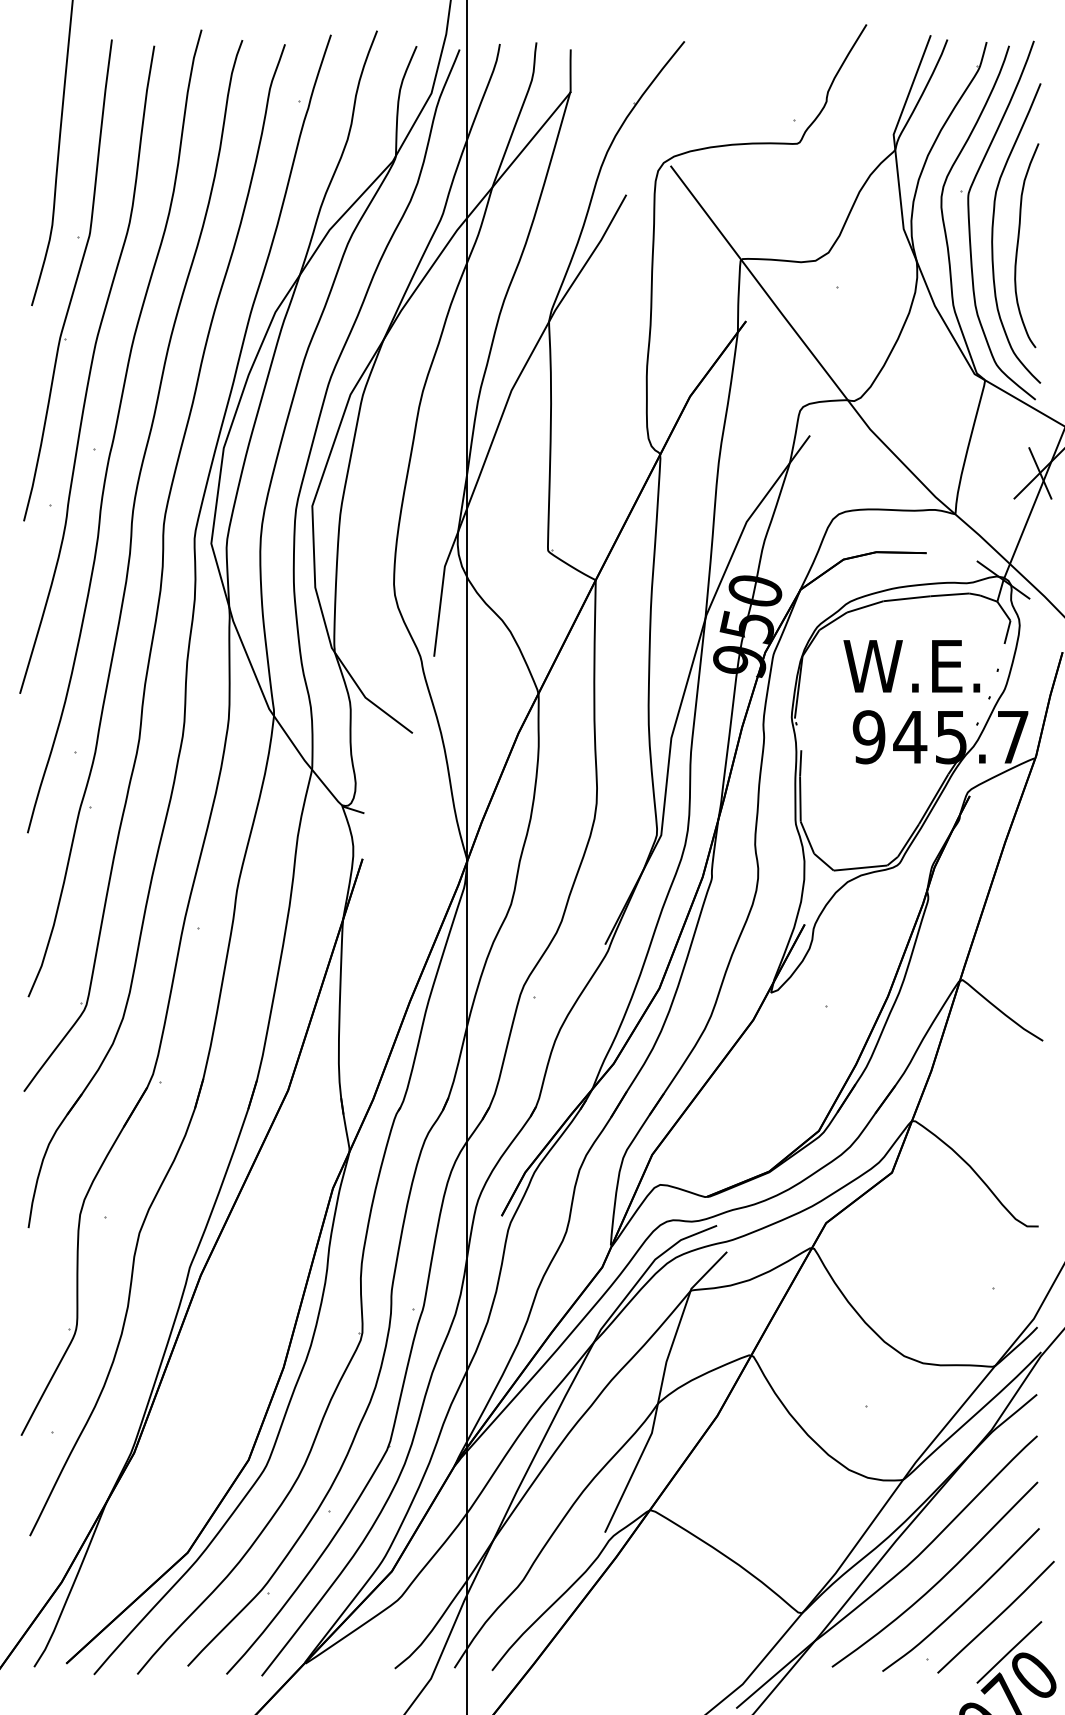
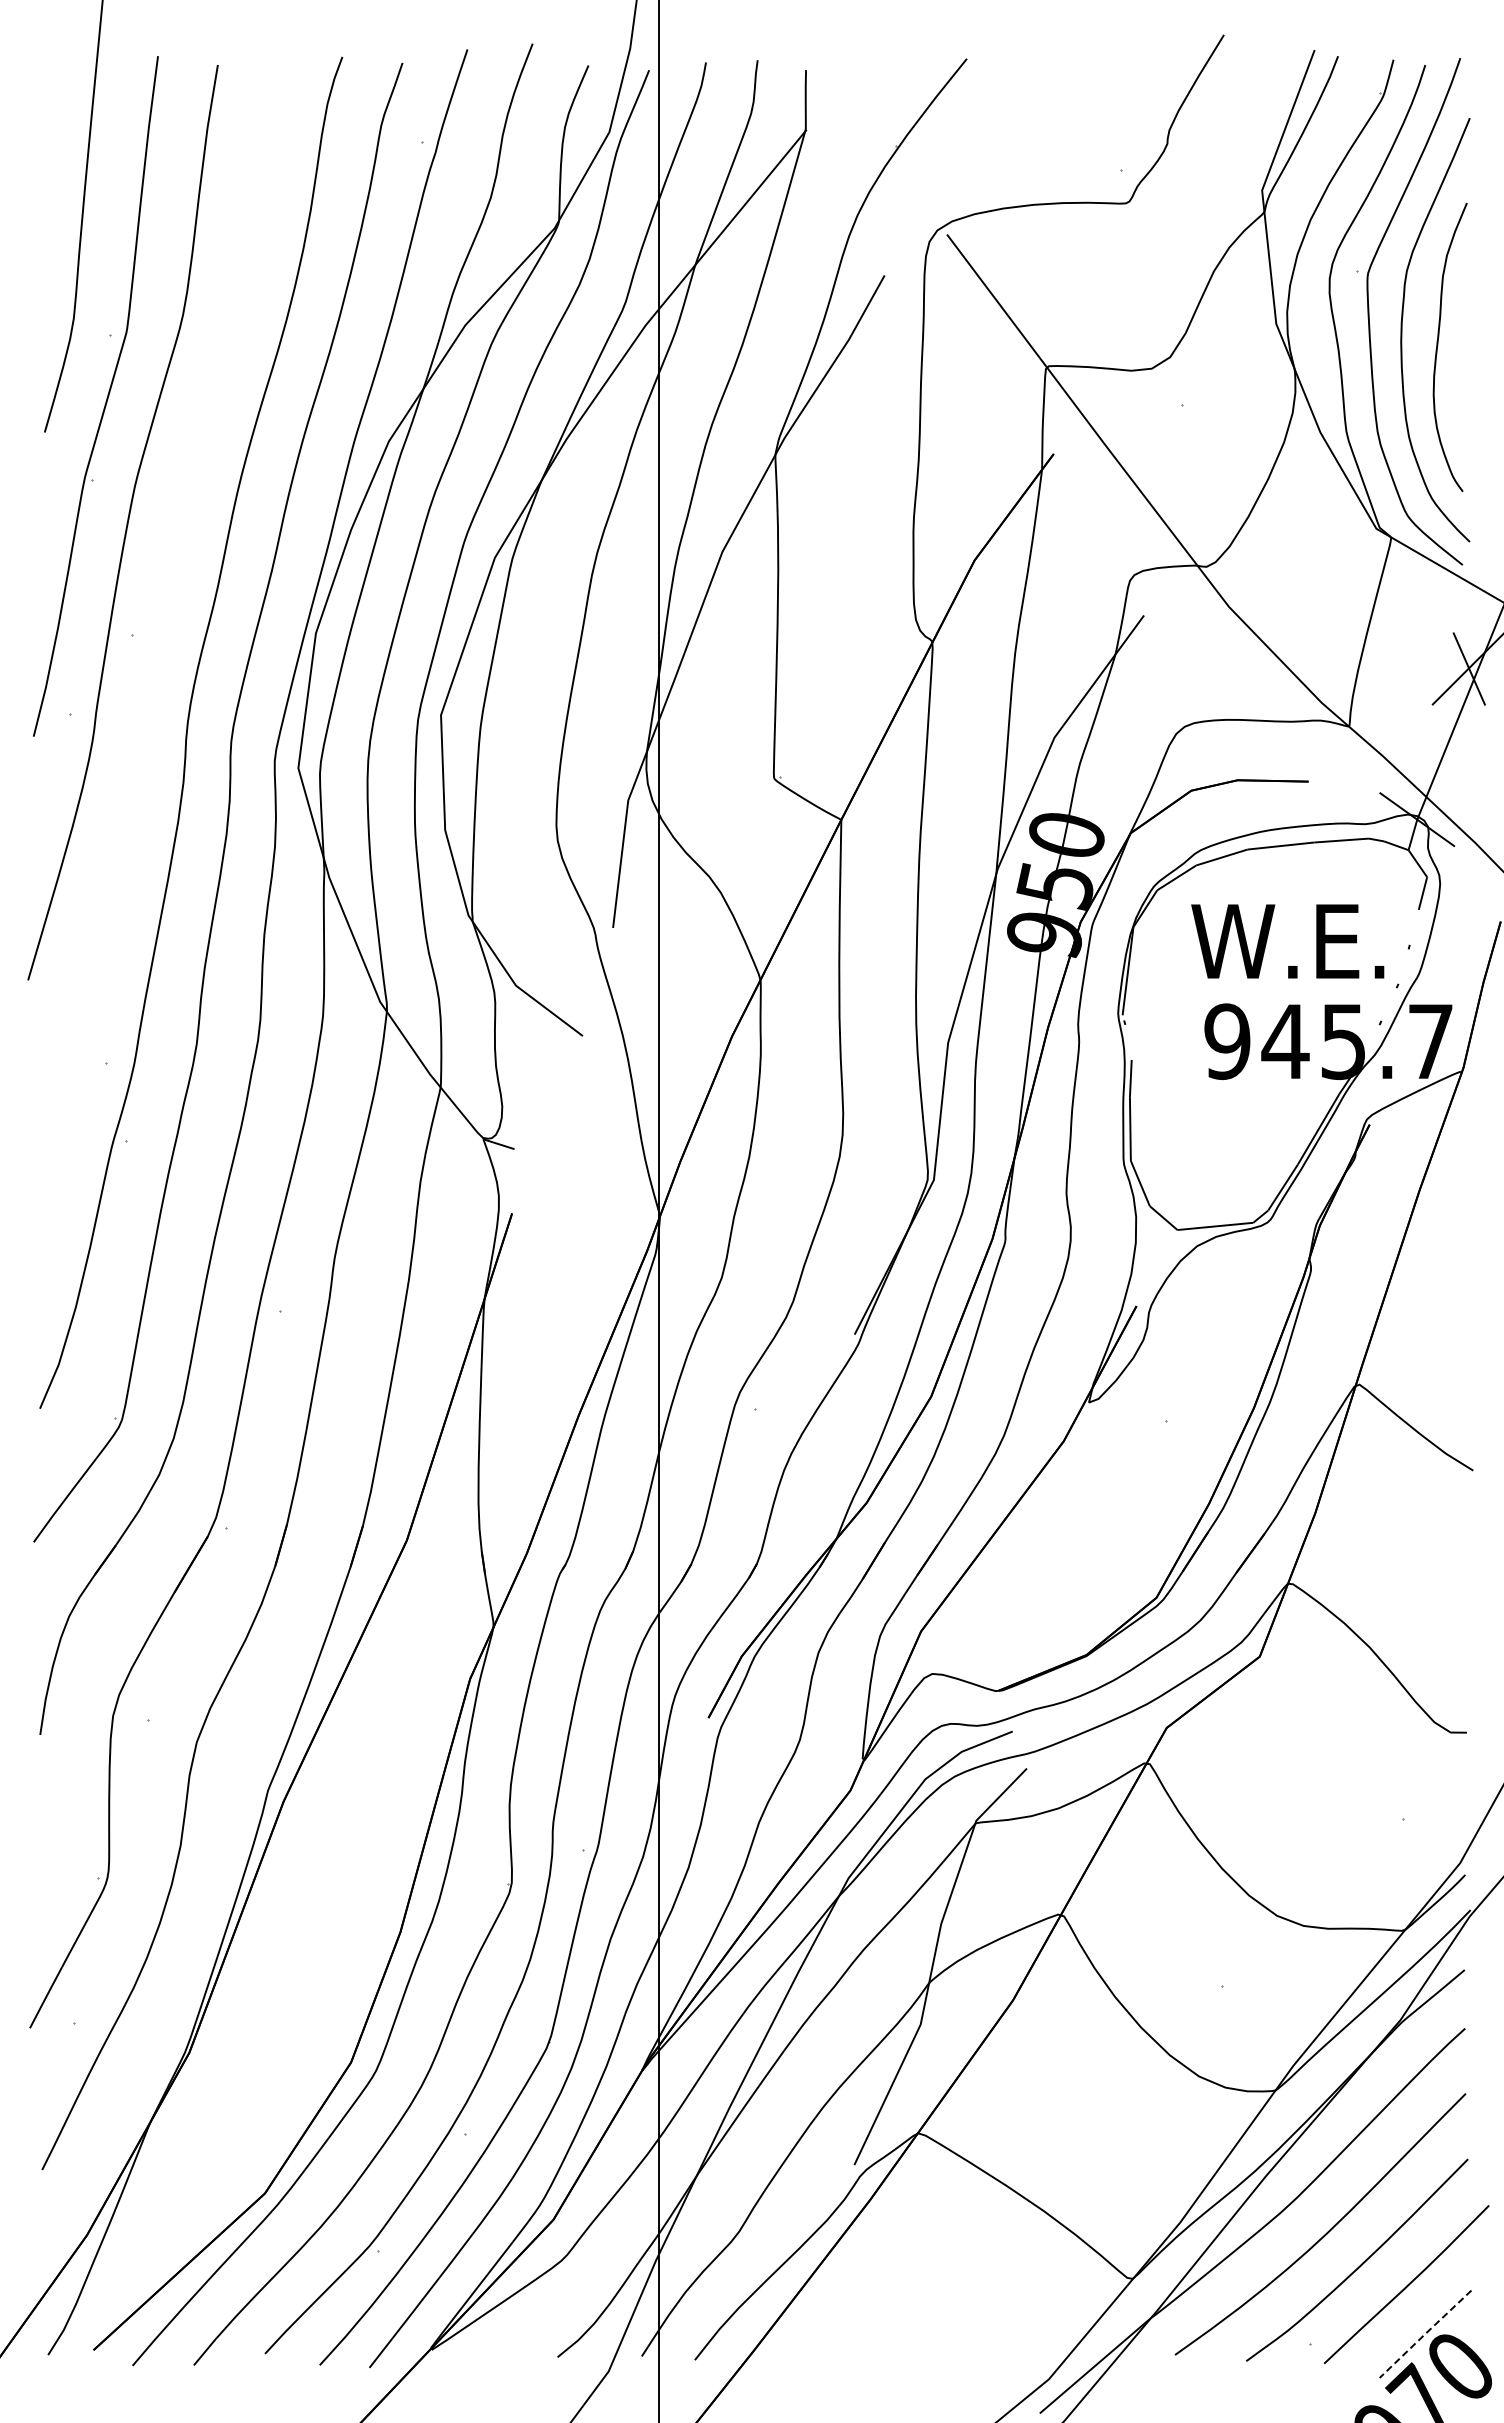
curve: (114, 431) -> (161, 609), removed
line: (1009, 1651) -> (1425, 2333), solid -> dashed

